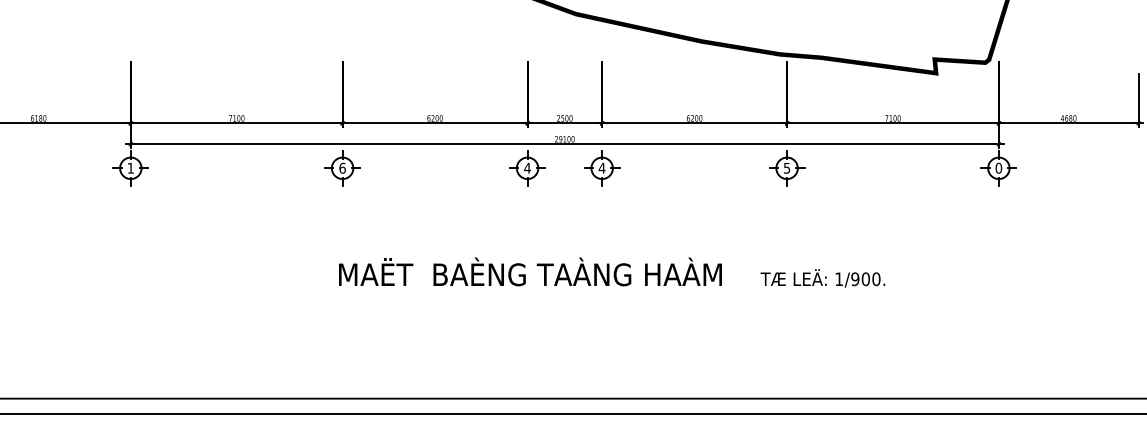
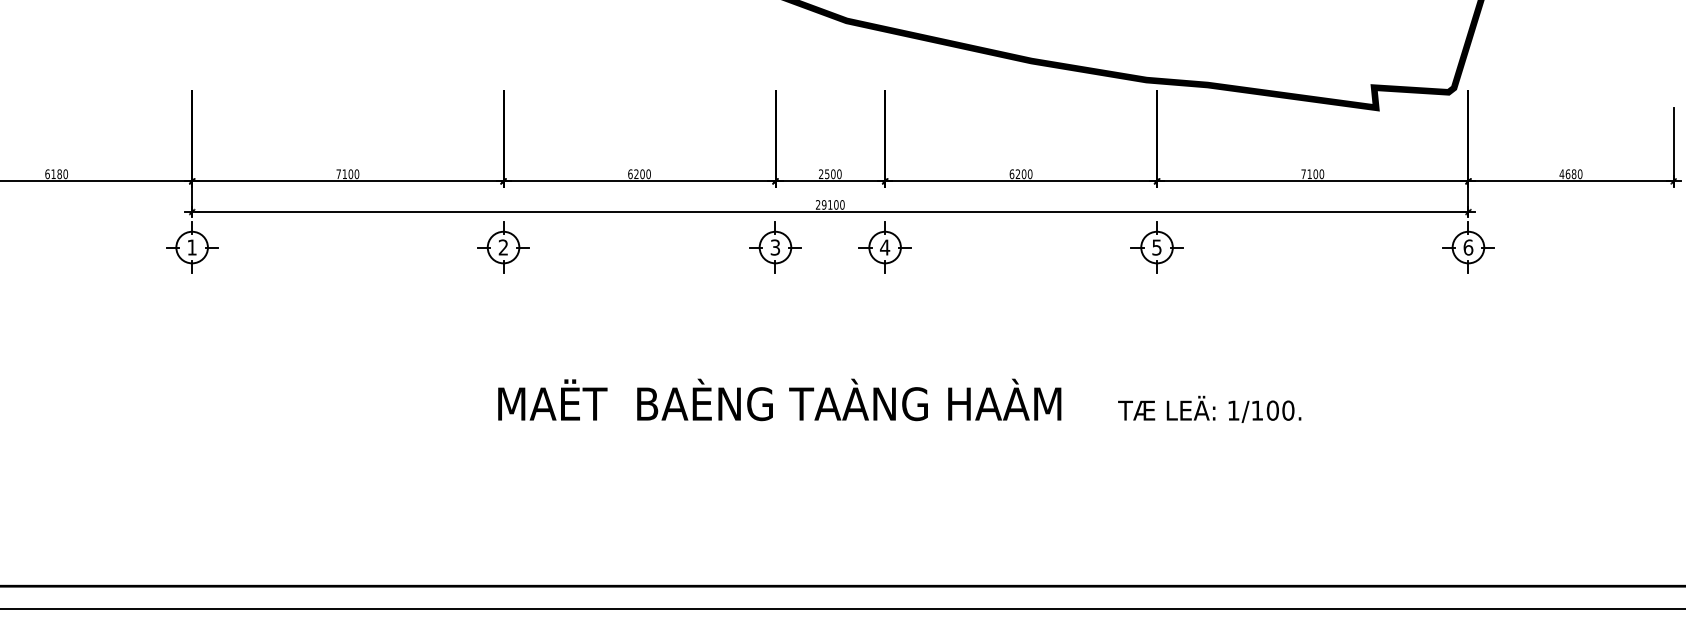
text: (342, 167) -> (503, 246), 6 -> 2
text: (527, 167) -> (775, 246), 4 -> 3
text: (998, 167) -> (1467, 246), 0 -> 6
text: (855, 279) -> (1257, 411), 1/900. -> 1/100.

